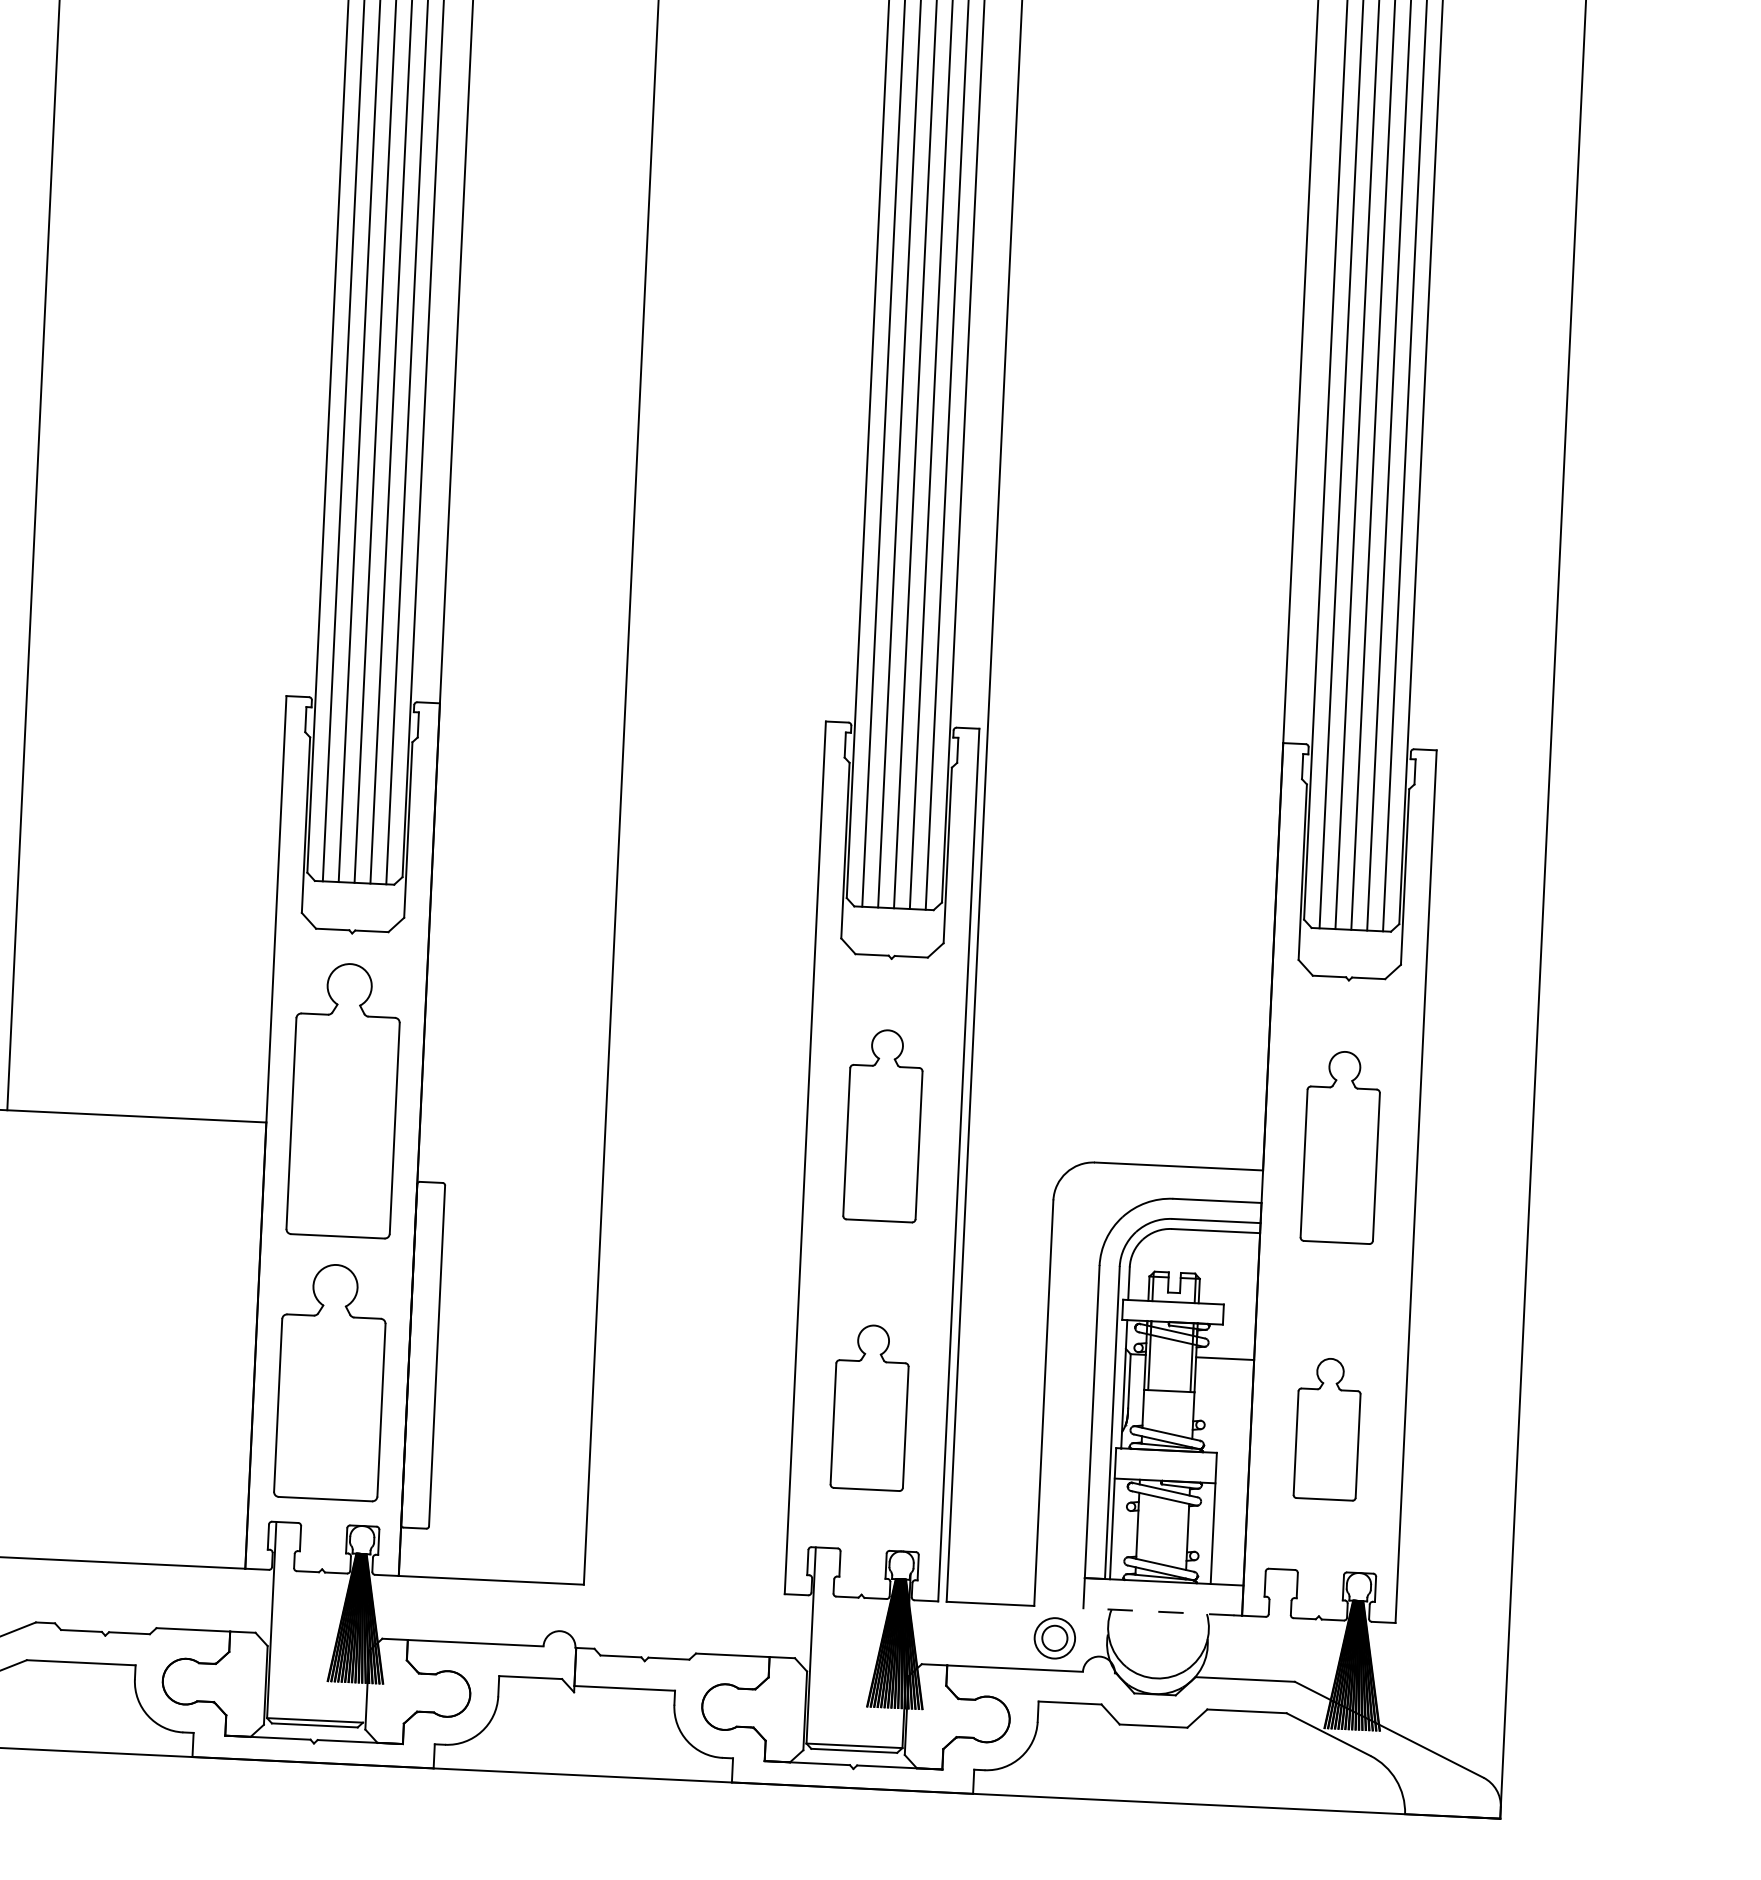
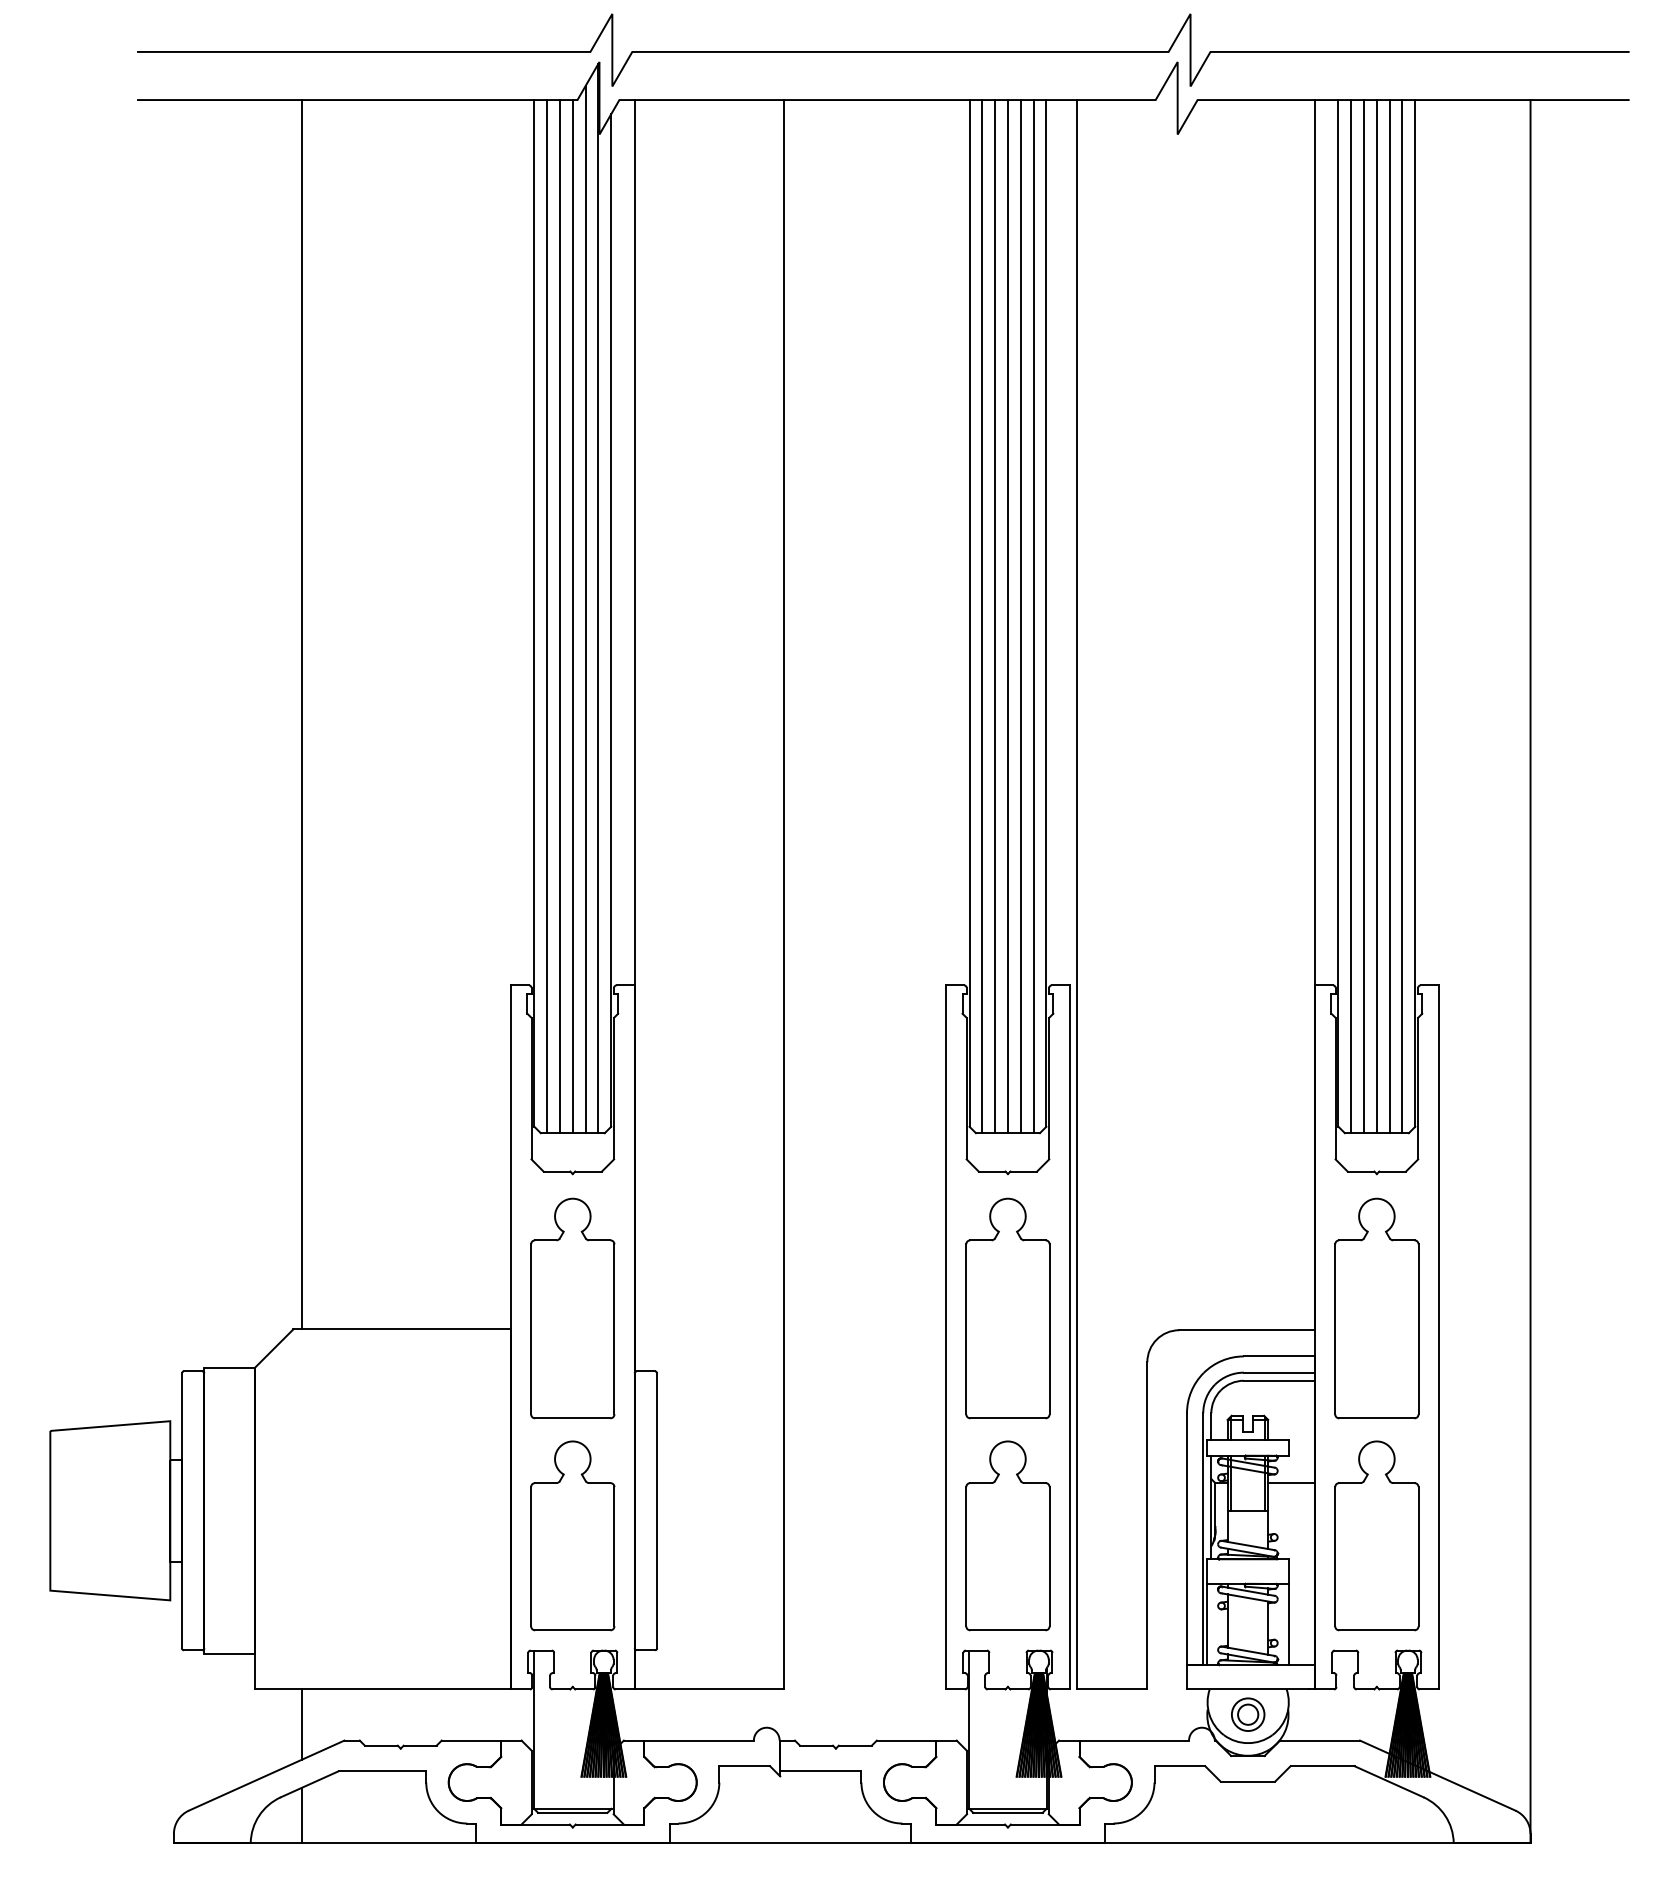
part: (883, 1125) -> (1007, 1308), size x1.43
part: (1340, 1147) -> (1376, 1308), size x1.43
part: (869, 1406) -> (1007, 1535), size x1.43
part: (1327, 1428) -> (1376, 1535), size x1.67
line: (1158, 1611) -> (1247, 1689), dashed -> solid
part: (1055, 1638) -> (1248, 1714), moved

